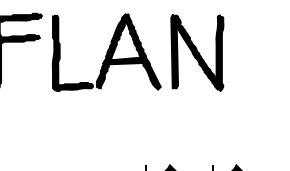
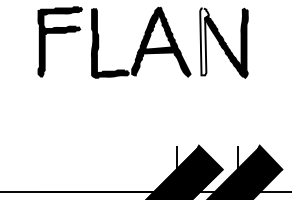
fill: (176, 51) -> (204, 41), removed

